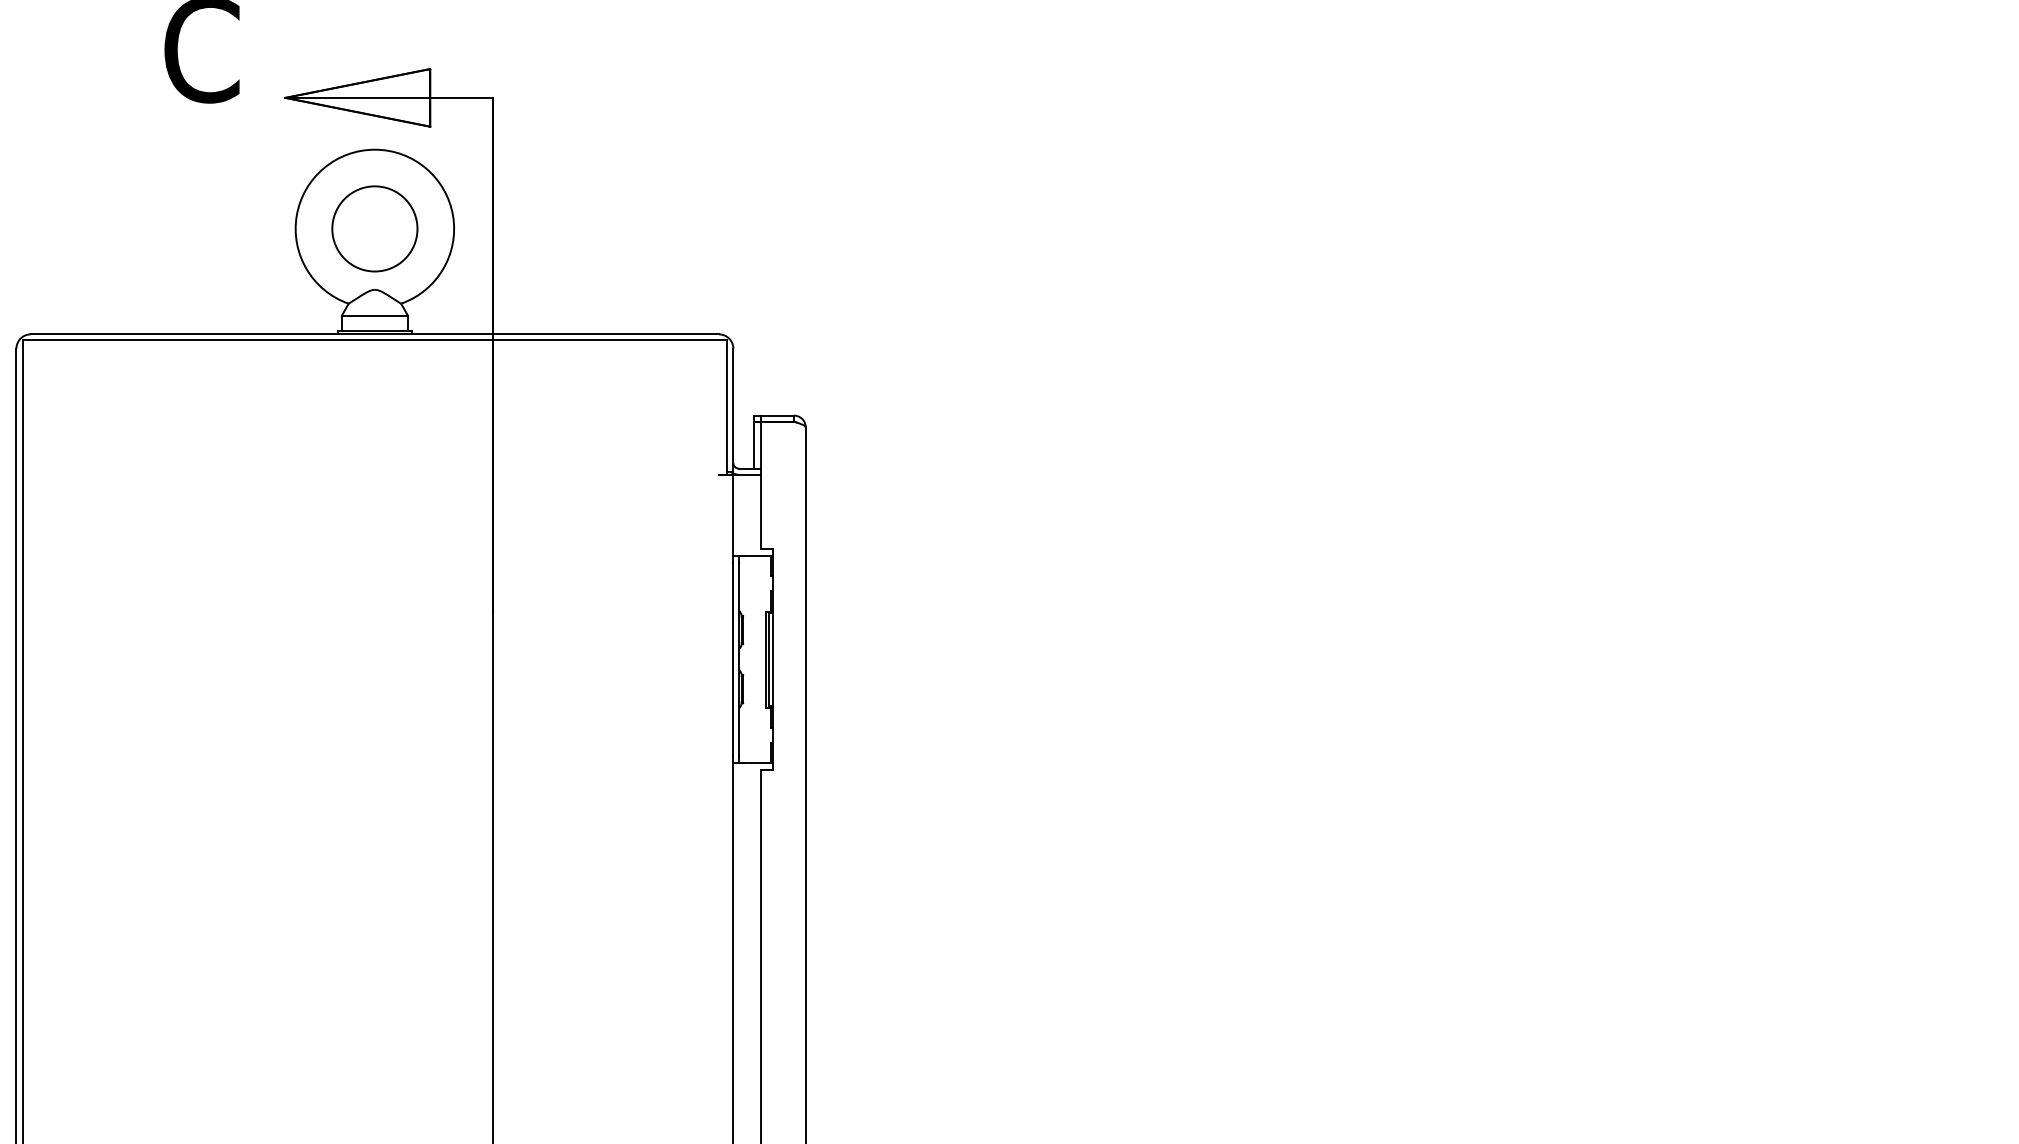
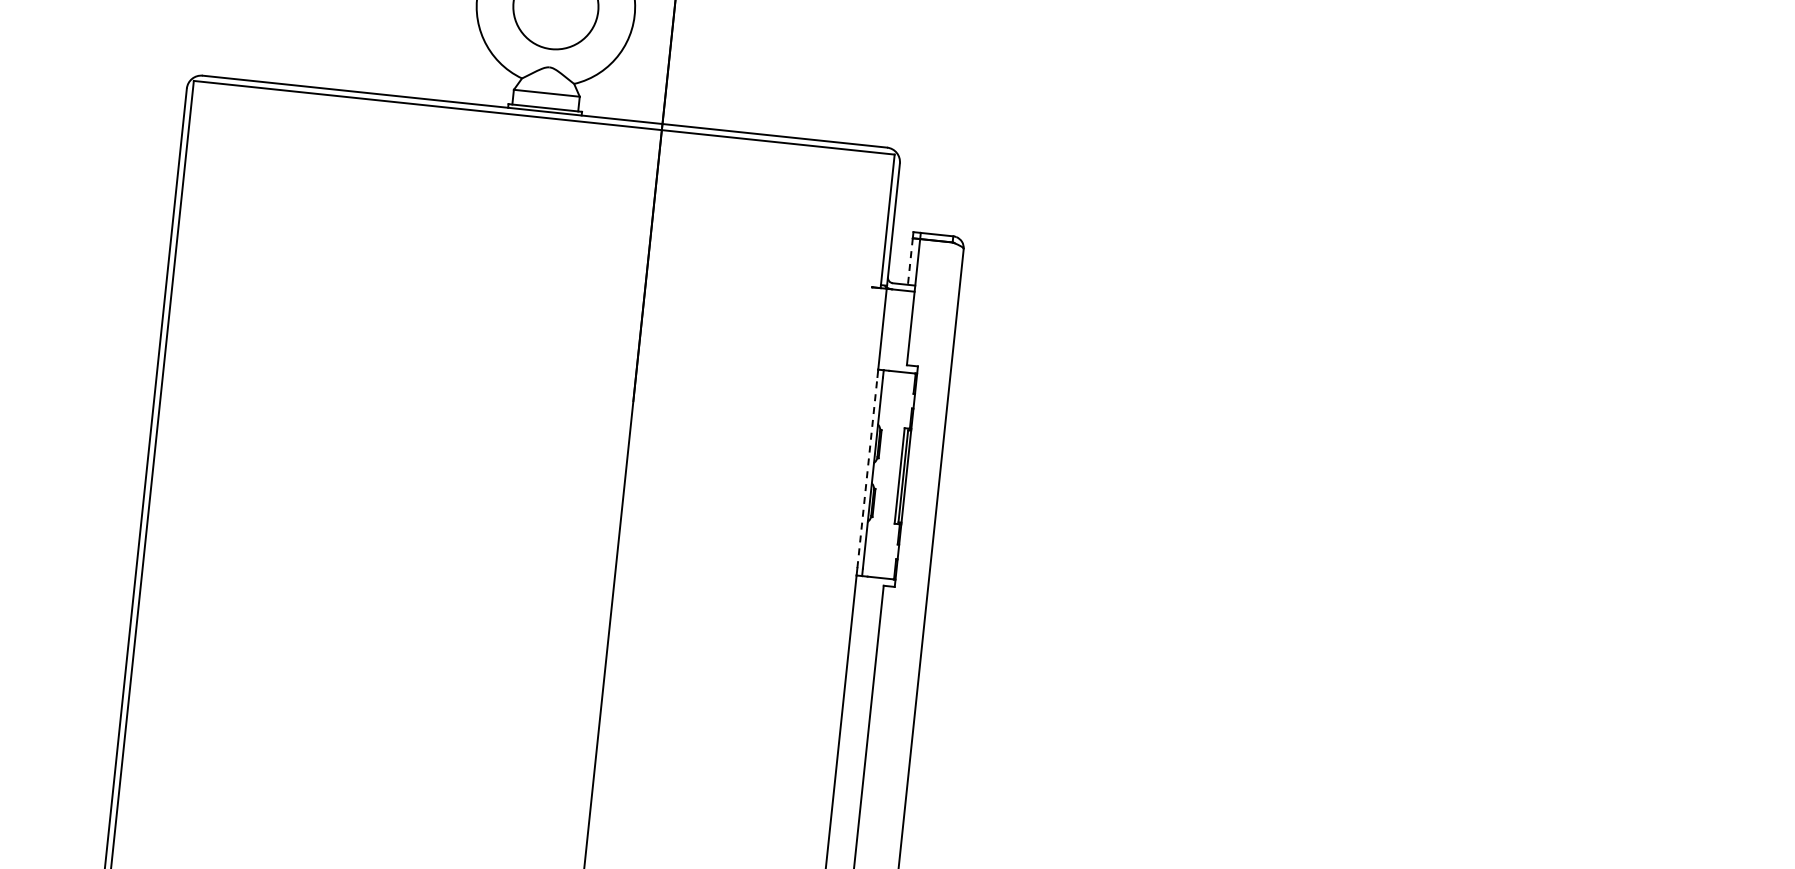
line: (754, 445) -> (910, 261), solid -> dashed
line: (733, 659) -> (867, 472), solid -> dashed

